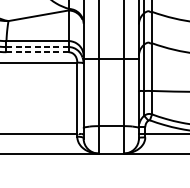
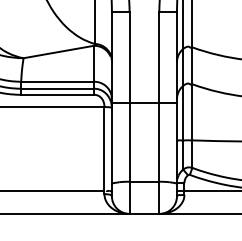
line: (37, 46) -> (57, 88), dashed -> solid
line: (37, 51) -> (57, 94), dashed -> solid

